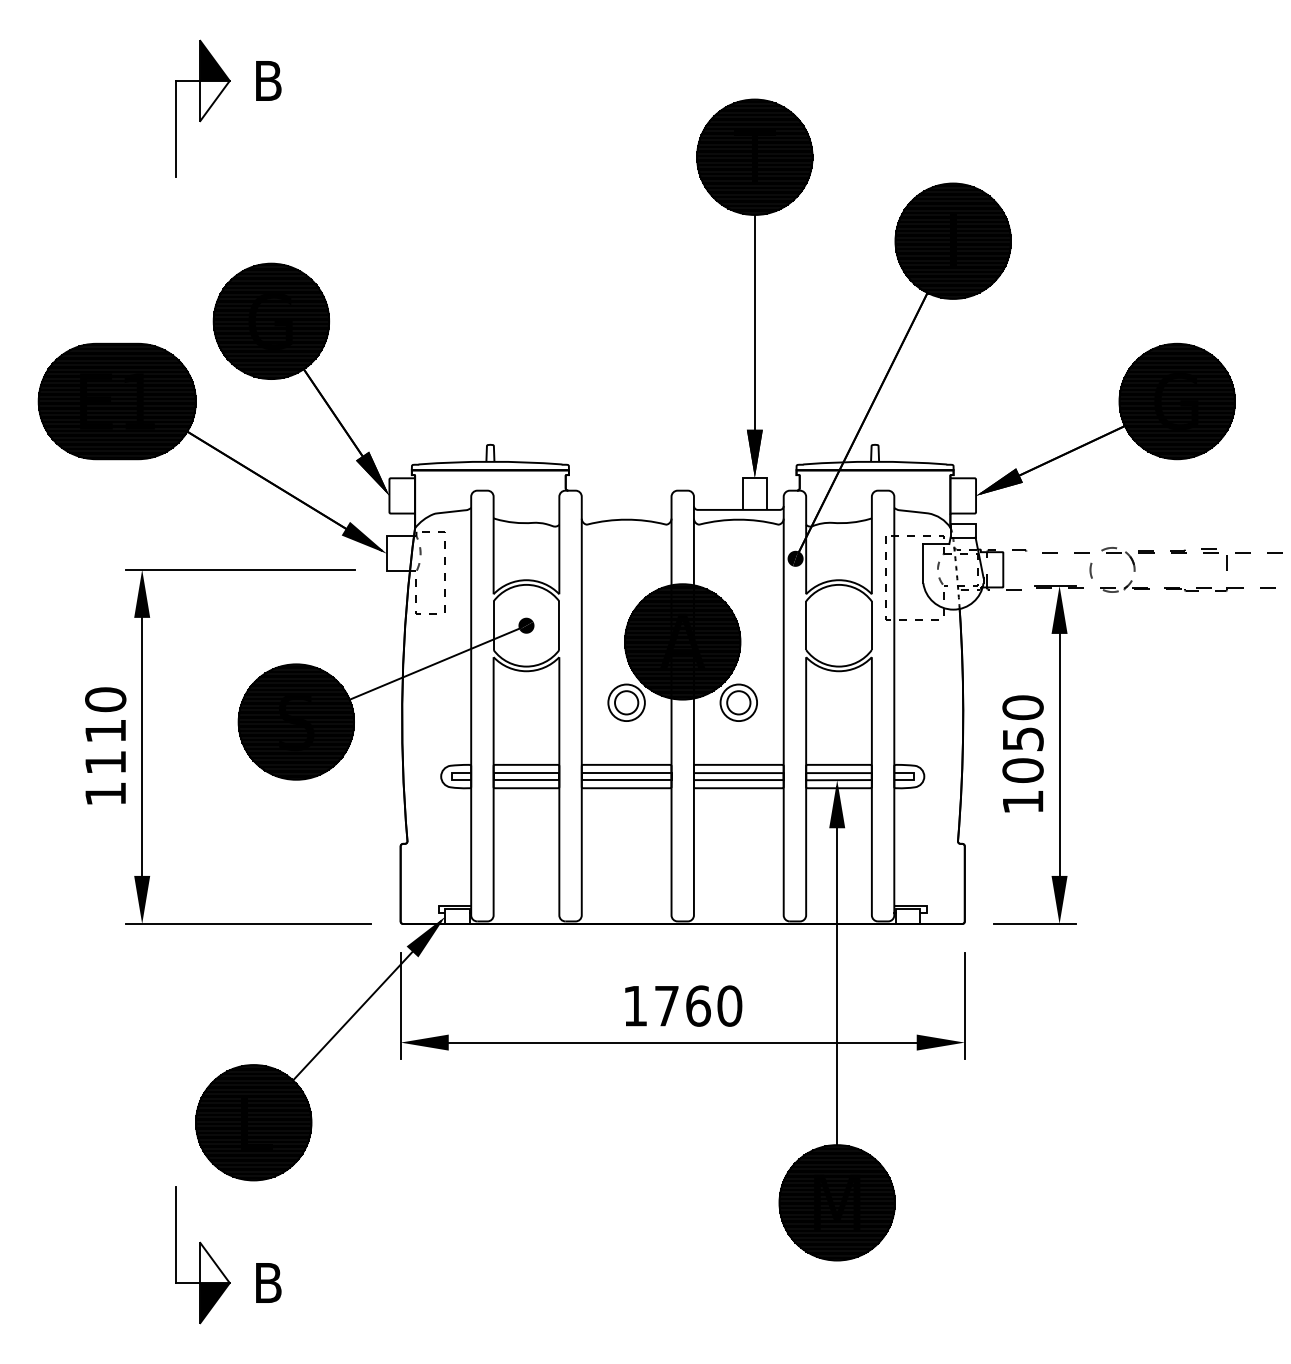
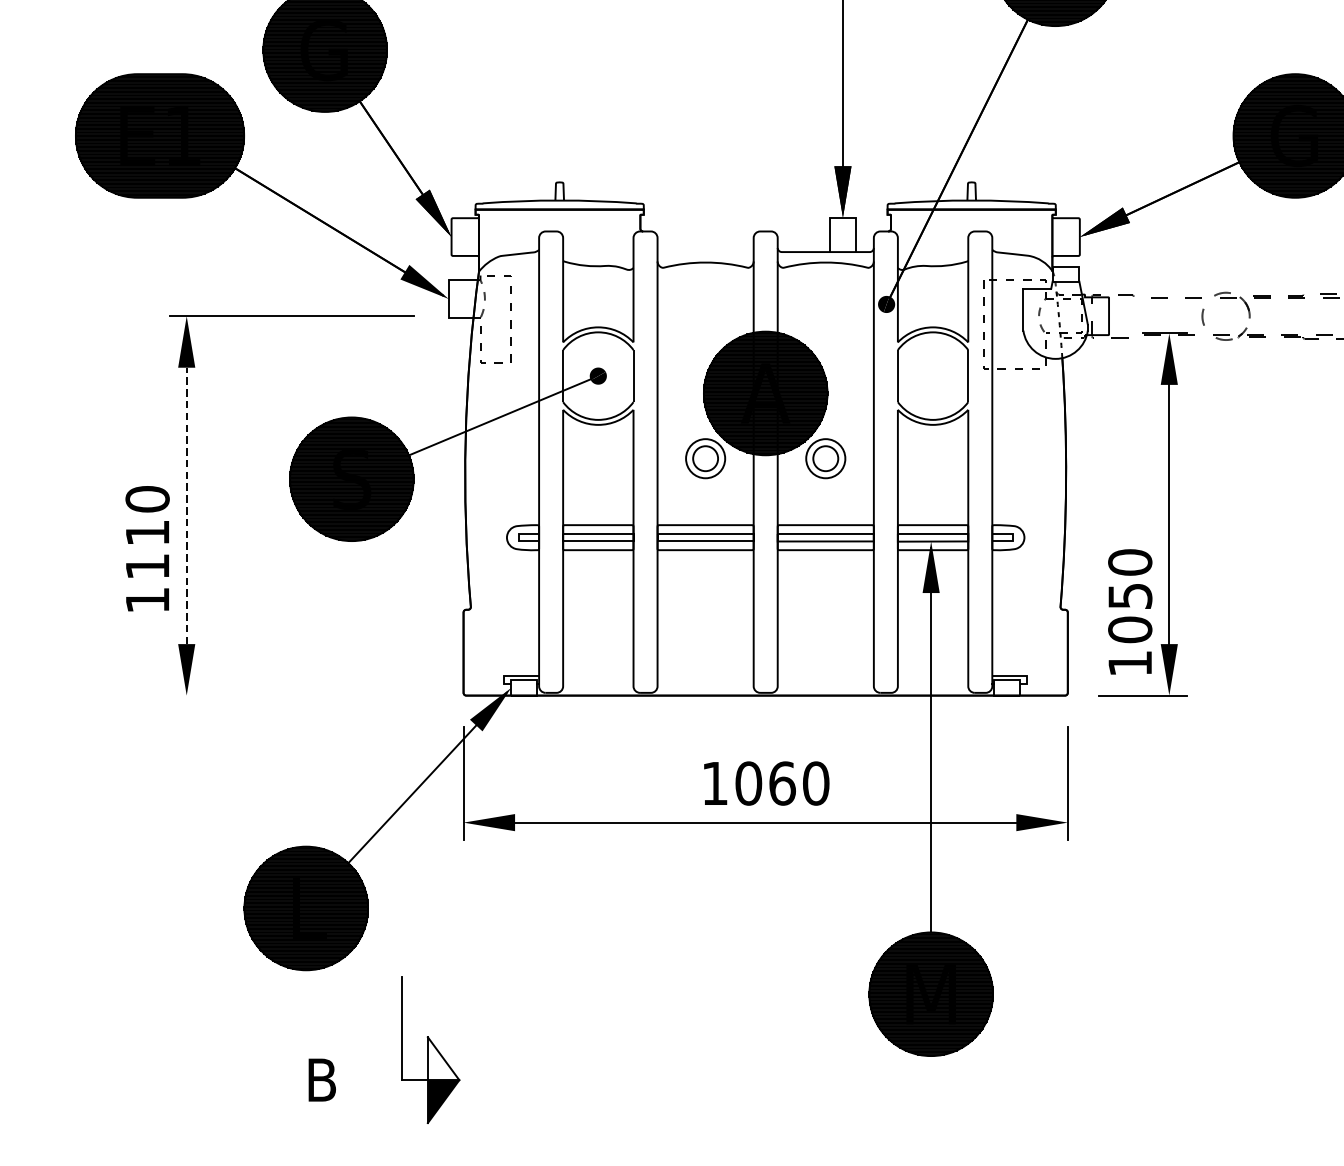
text: (105, 745) -> (147, 548), moved
line: (142, 746) -> (187, 505), solid -> dashed
text: (1022, 753) -> (1129, 611), moved
line: (248, 924) -> (300, 696), removed
text: (666, 1005) -> (748, 782), 1760 -> 1060
part: (202, 1255) -> (430, 1050), moved

